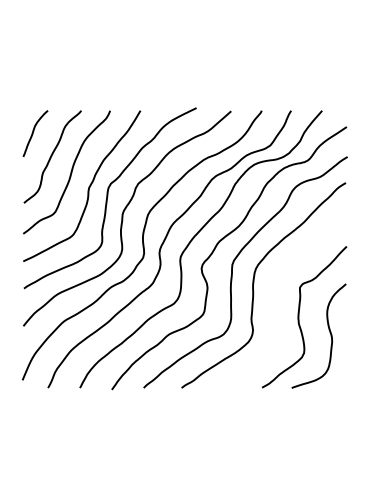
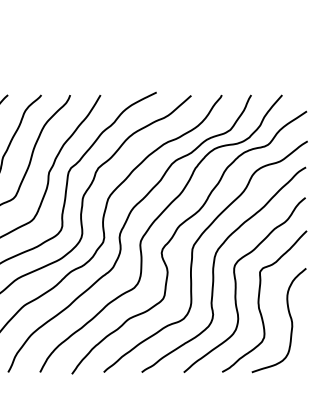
curve: (276, 300) -> (236, 284), added

